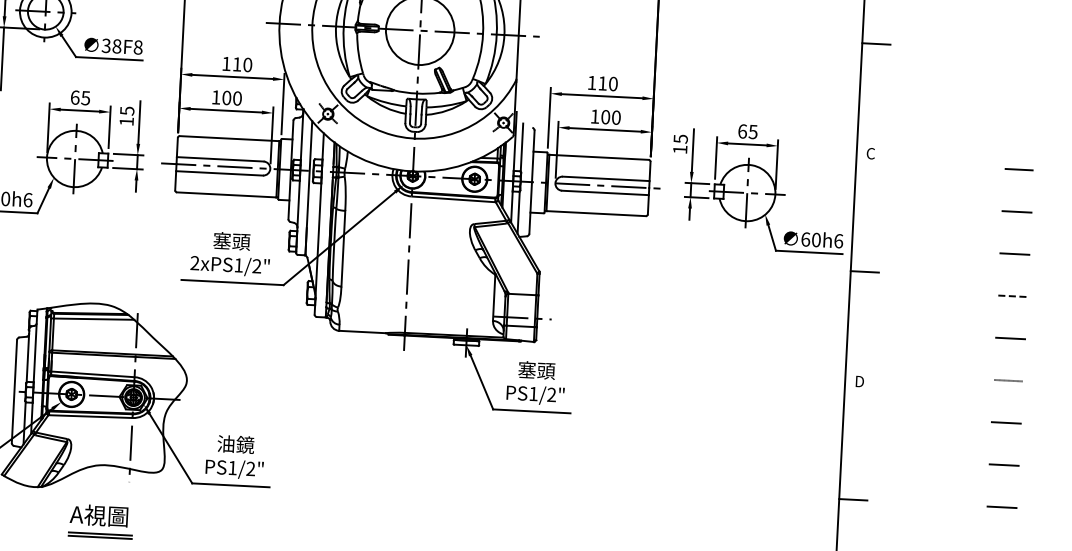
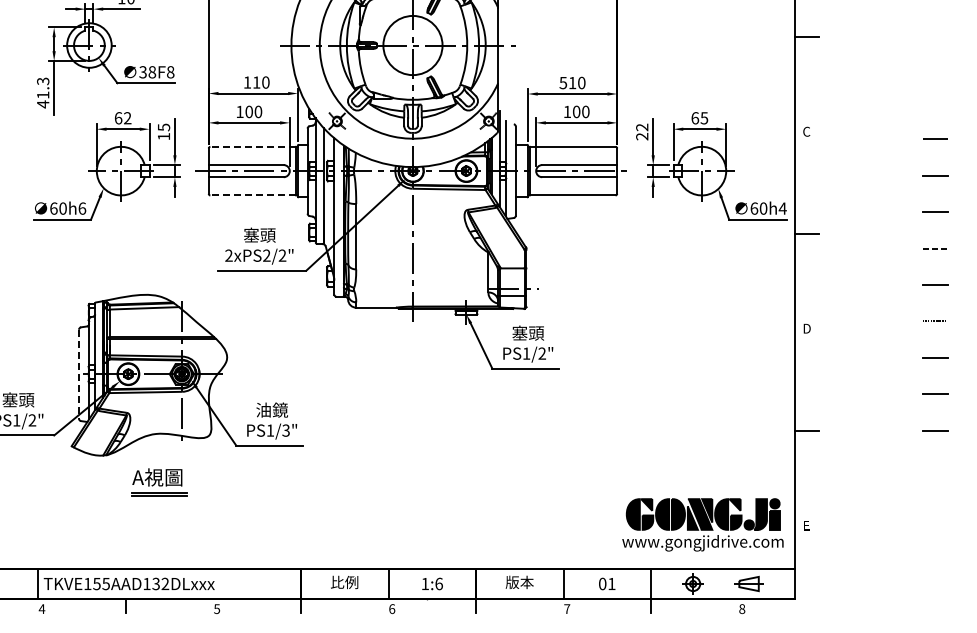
text: (592, 83) -> (563, 83), 110 -> 510
text: (85, 98) -> (127, 118), 65 -> 62
line: (229, 138) -> (253, 146), solid -> dashed
text: (680, 143) -> (642, 131), 15 -> 22
line: (226, 194) -> (253, 195), solid -> dashed
text: (838, 241) -> (782, 208), 60h6 -> 60h4
text: (238, 265) -> (266, 255), 2xPS1/2" -> 2xPS2/2"
line: (15, 391) -> (79, 374), solid -> dashed
text: (250, 468) -> (285, 430), PS1/2" -> PS1/3"

